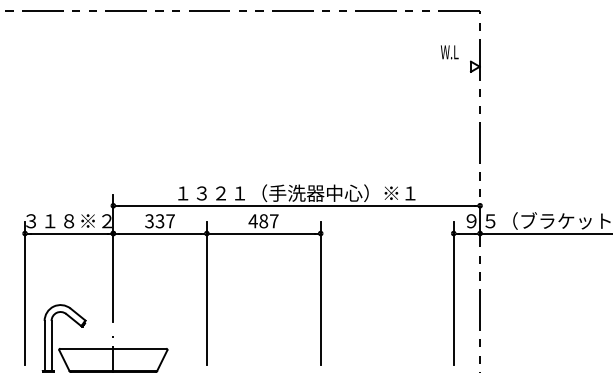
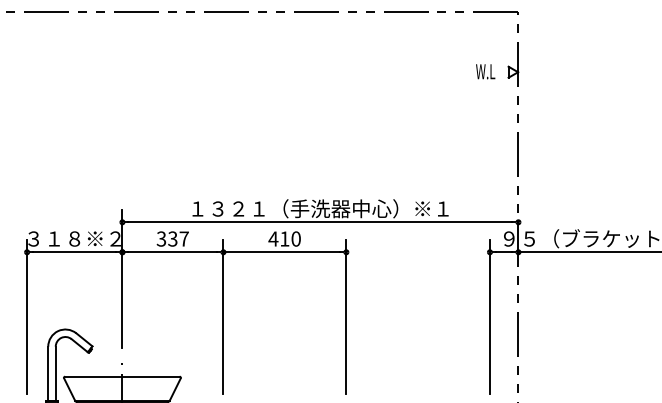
text: (449, 52) -> (485, 71), moved
text: (268, 221) -> (289, 239), 487 -> 410

